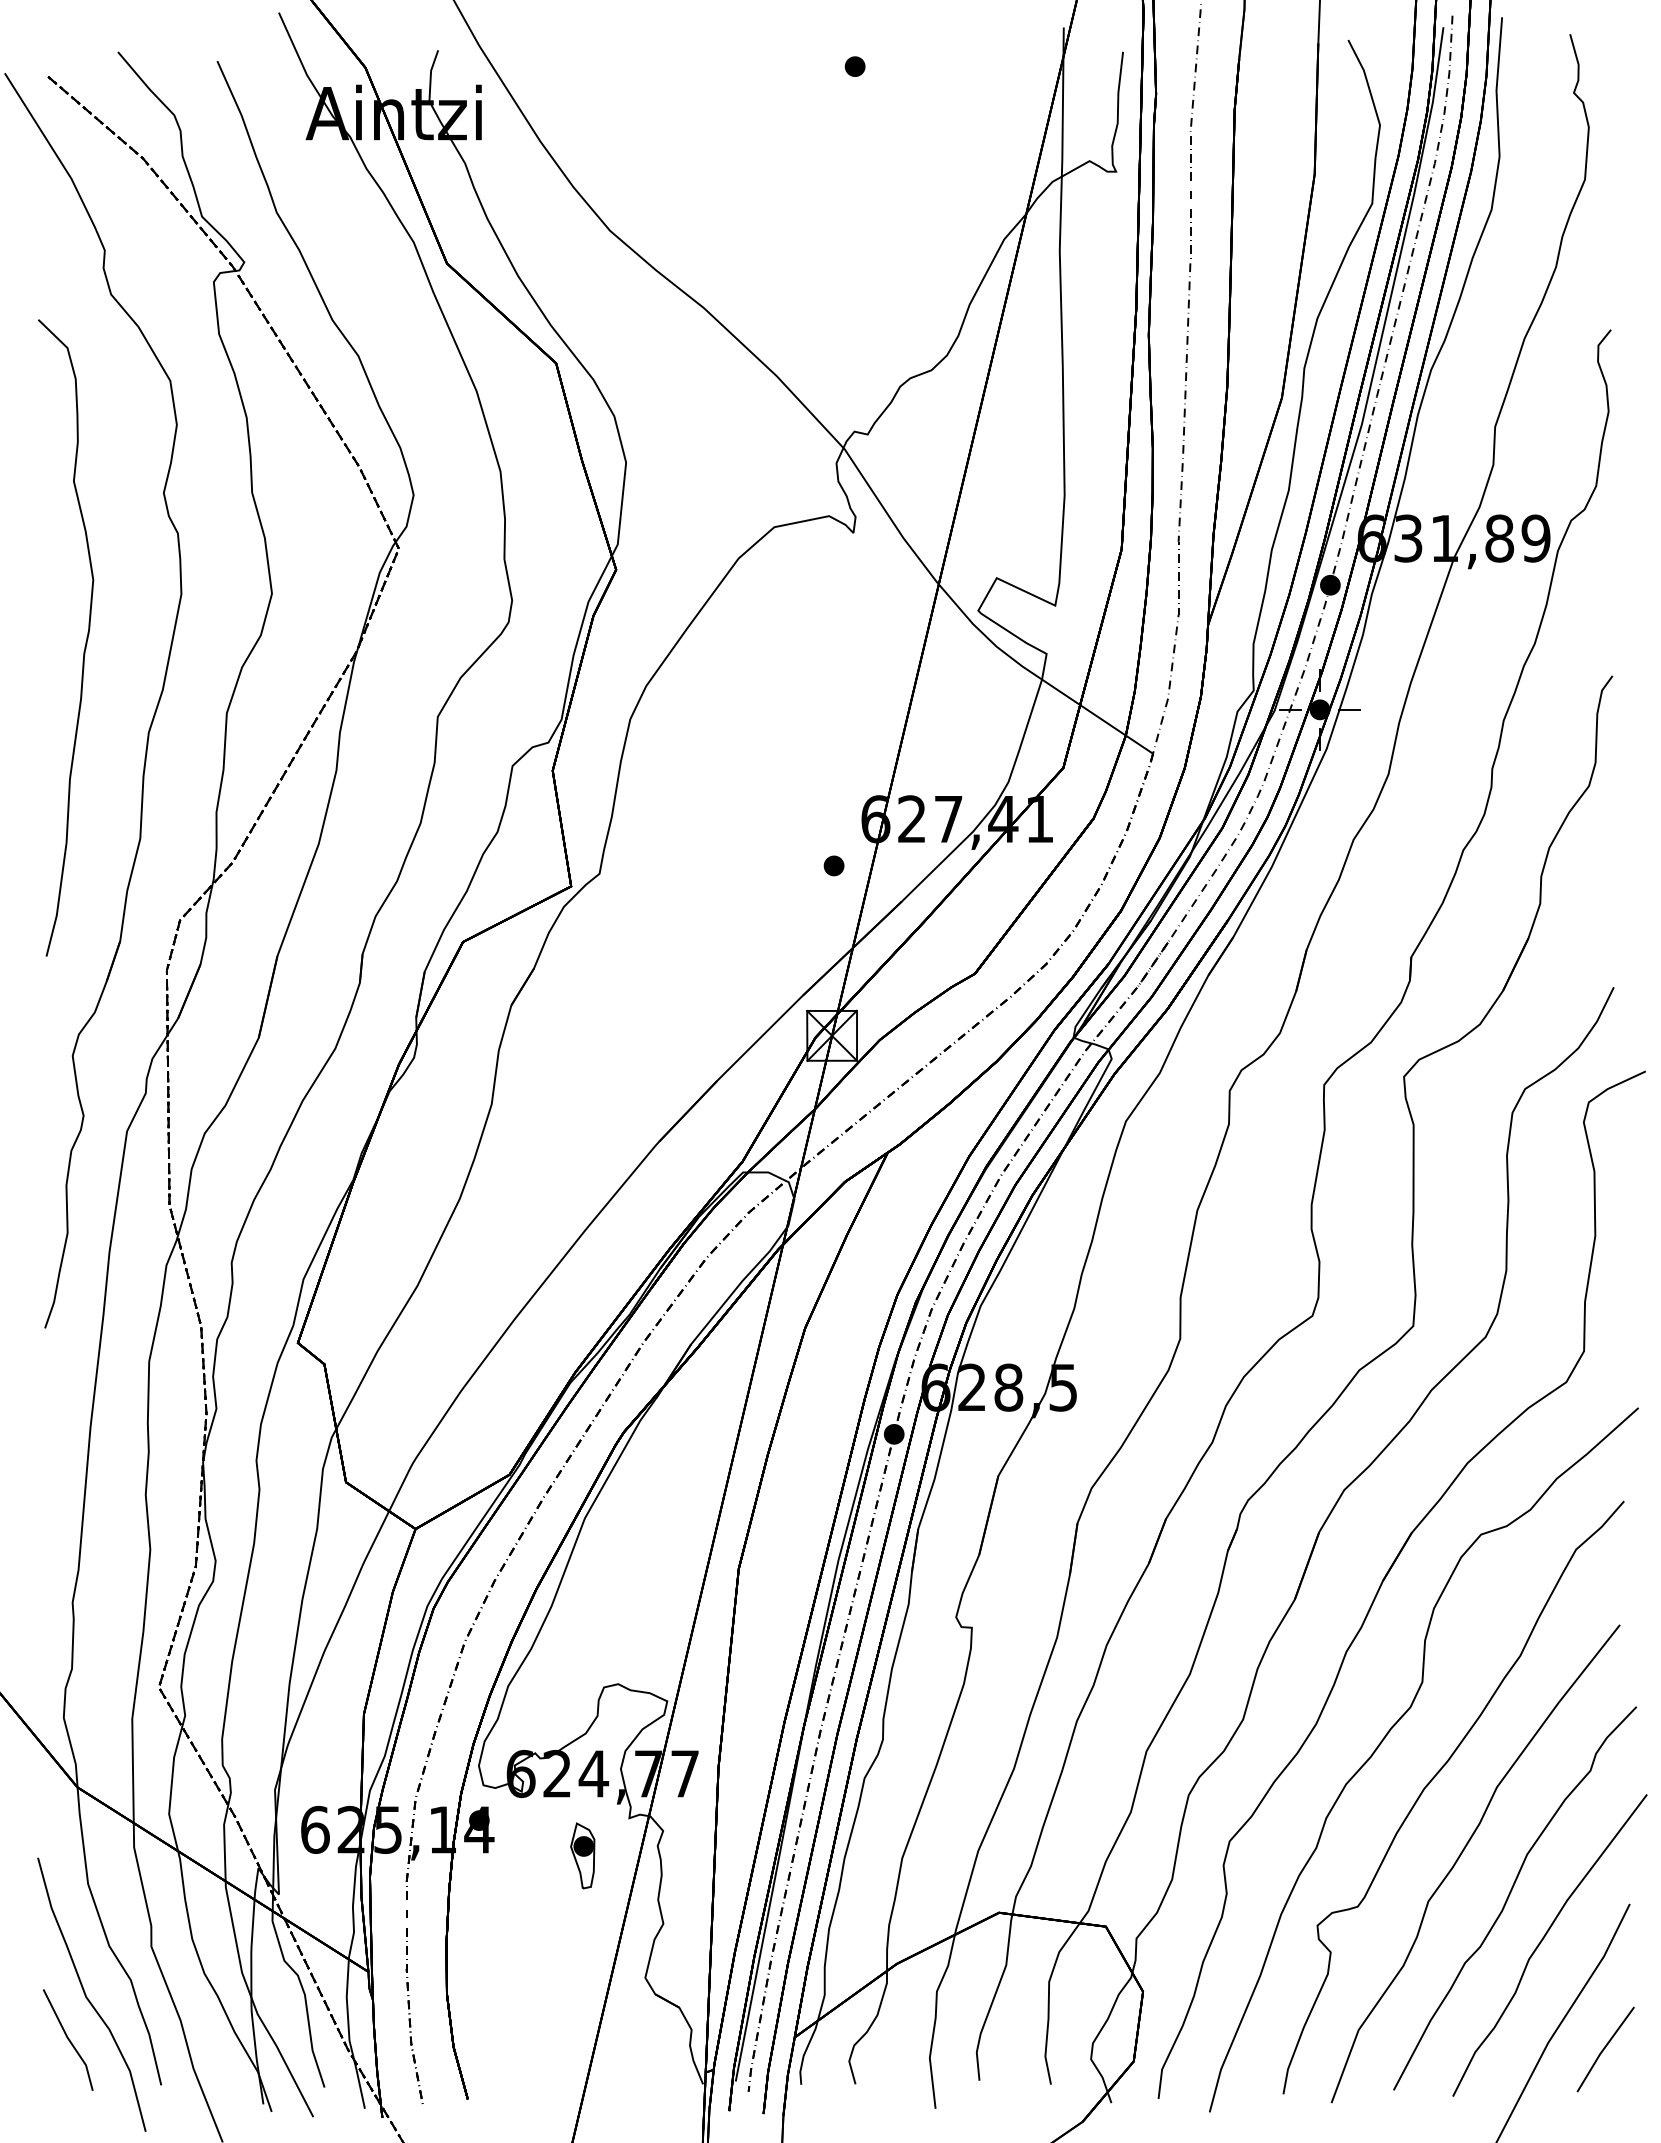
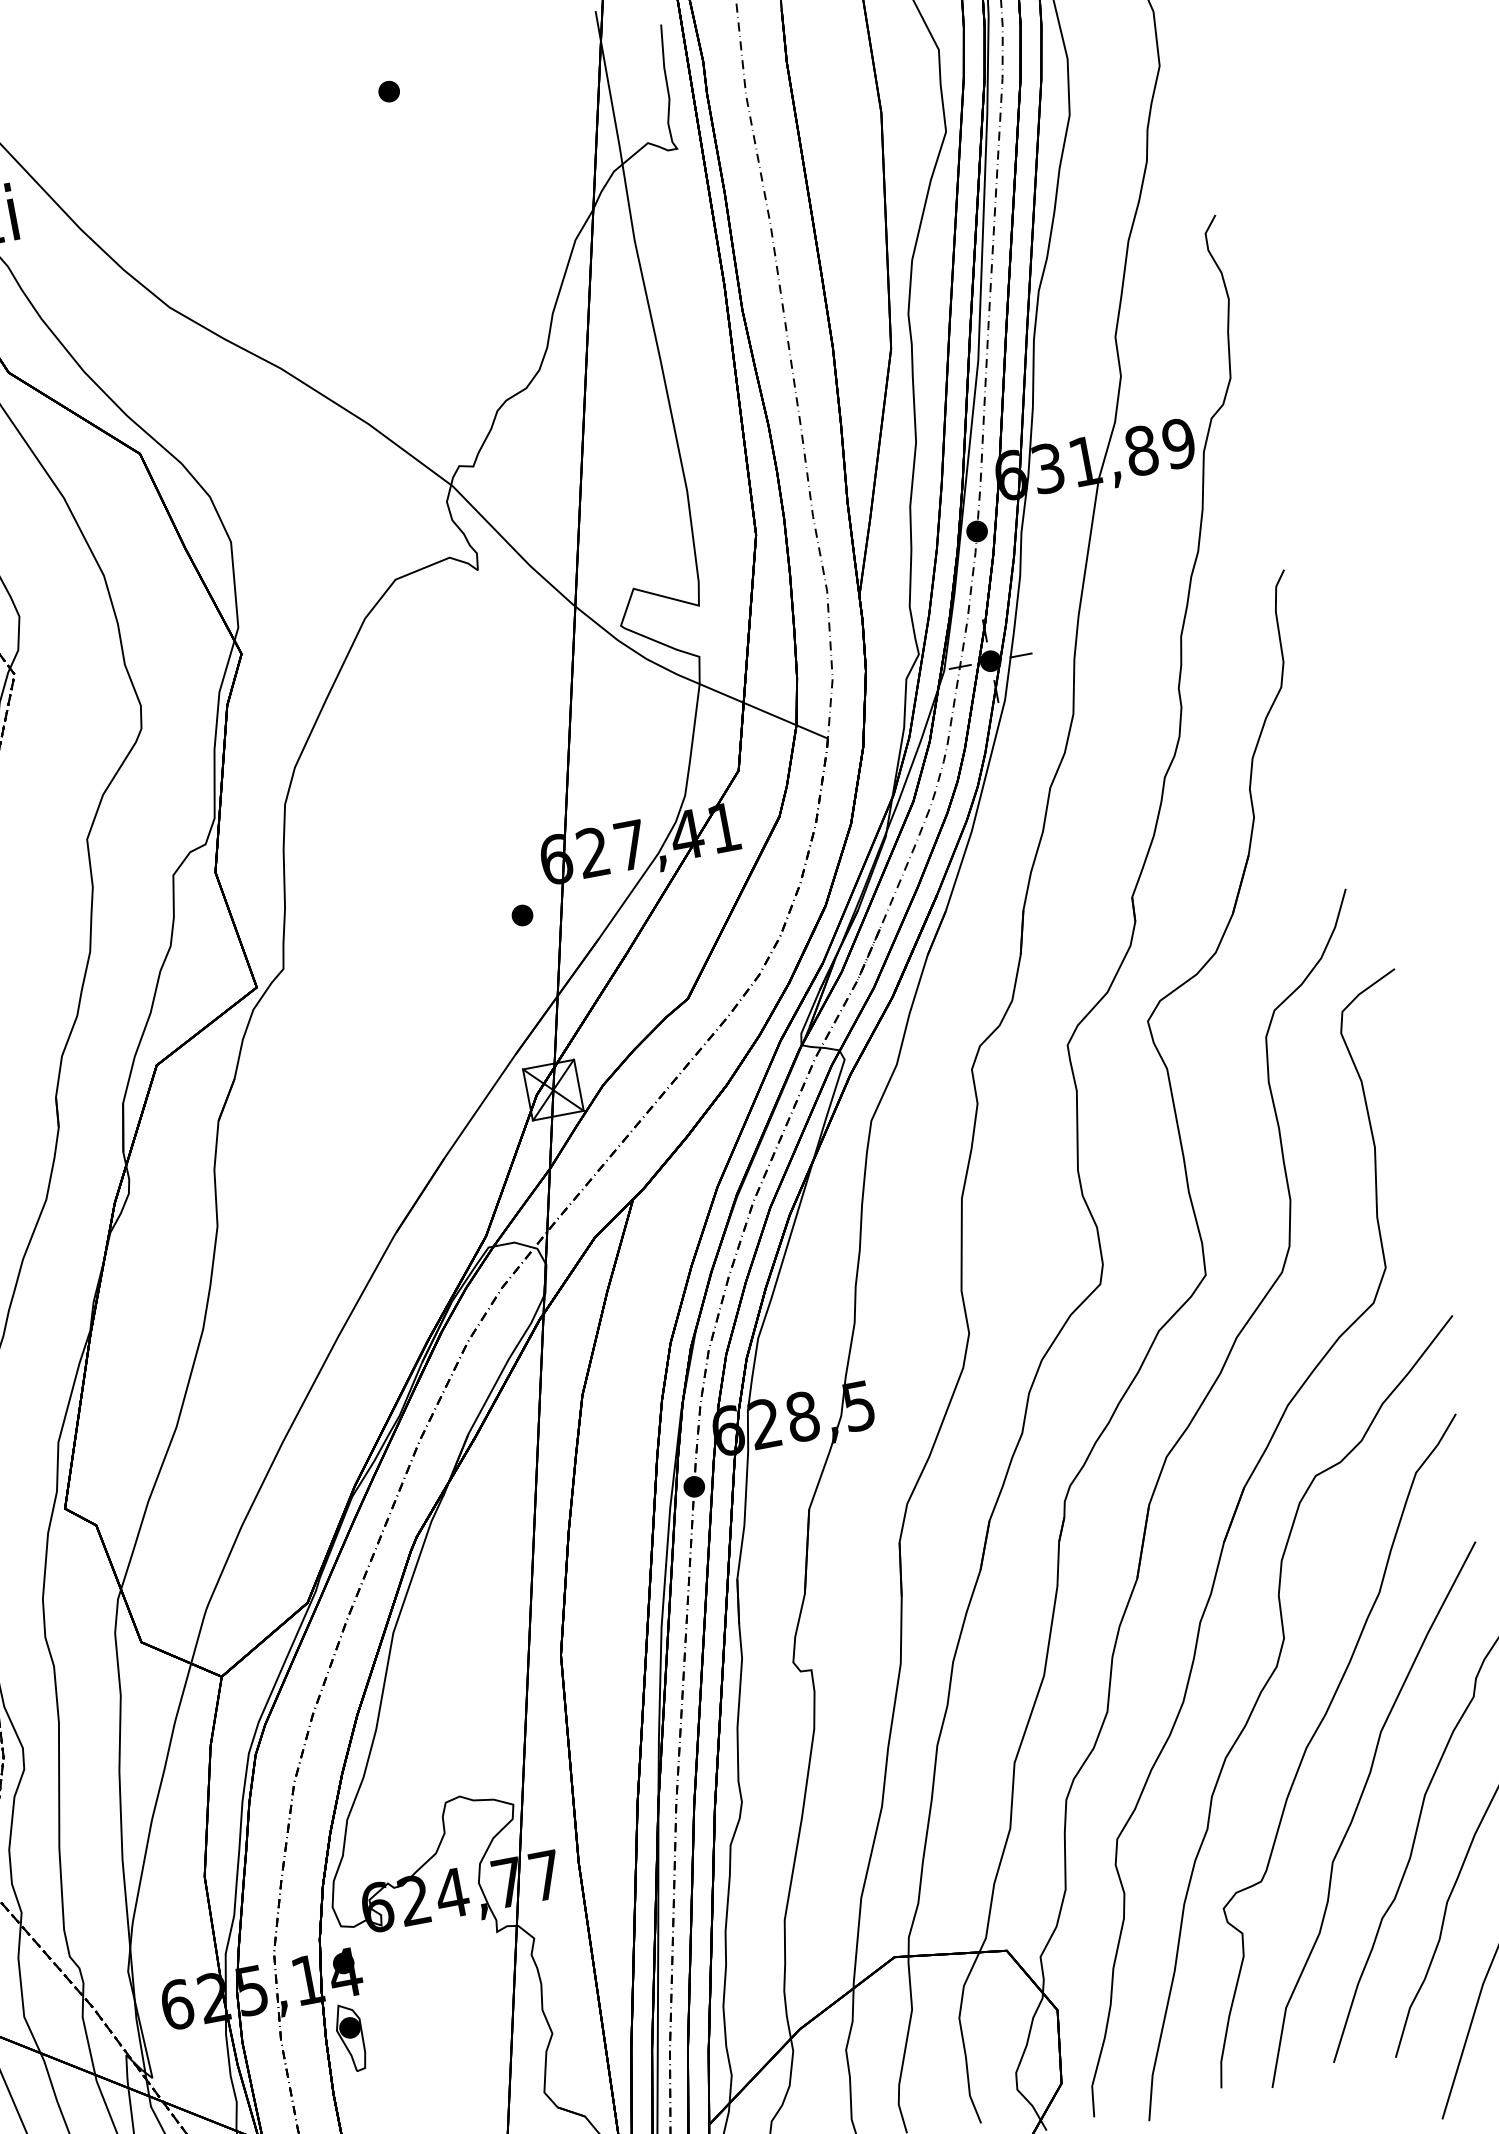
part: (582, 1855) -> (350, 2037), moved

